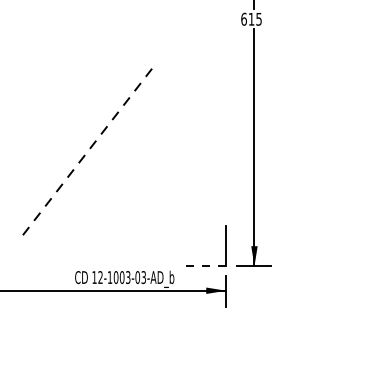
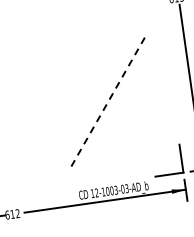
line: (89, 148) -> (109, 99), moved
line: (205, 266) -> (168, 174), dashed -> solid

